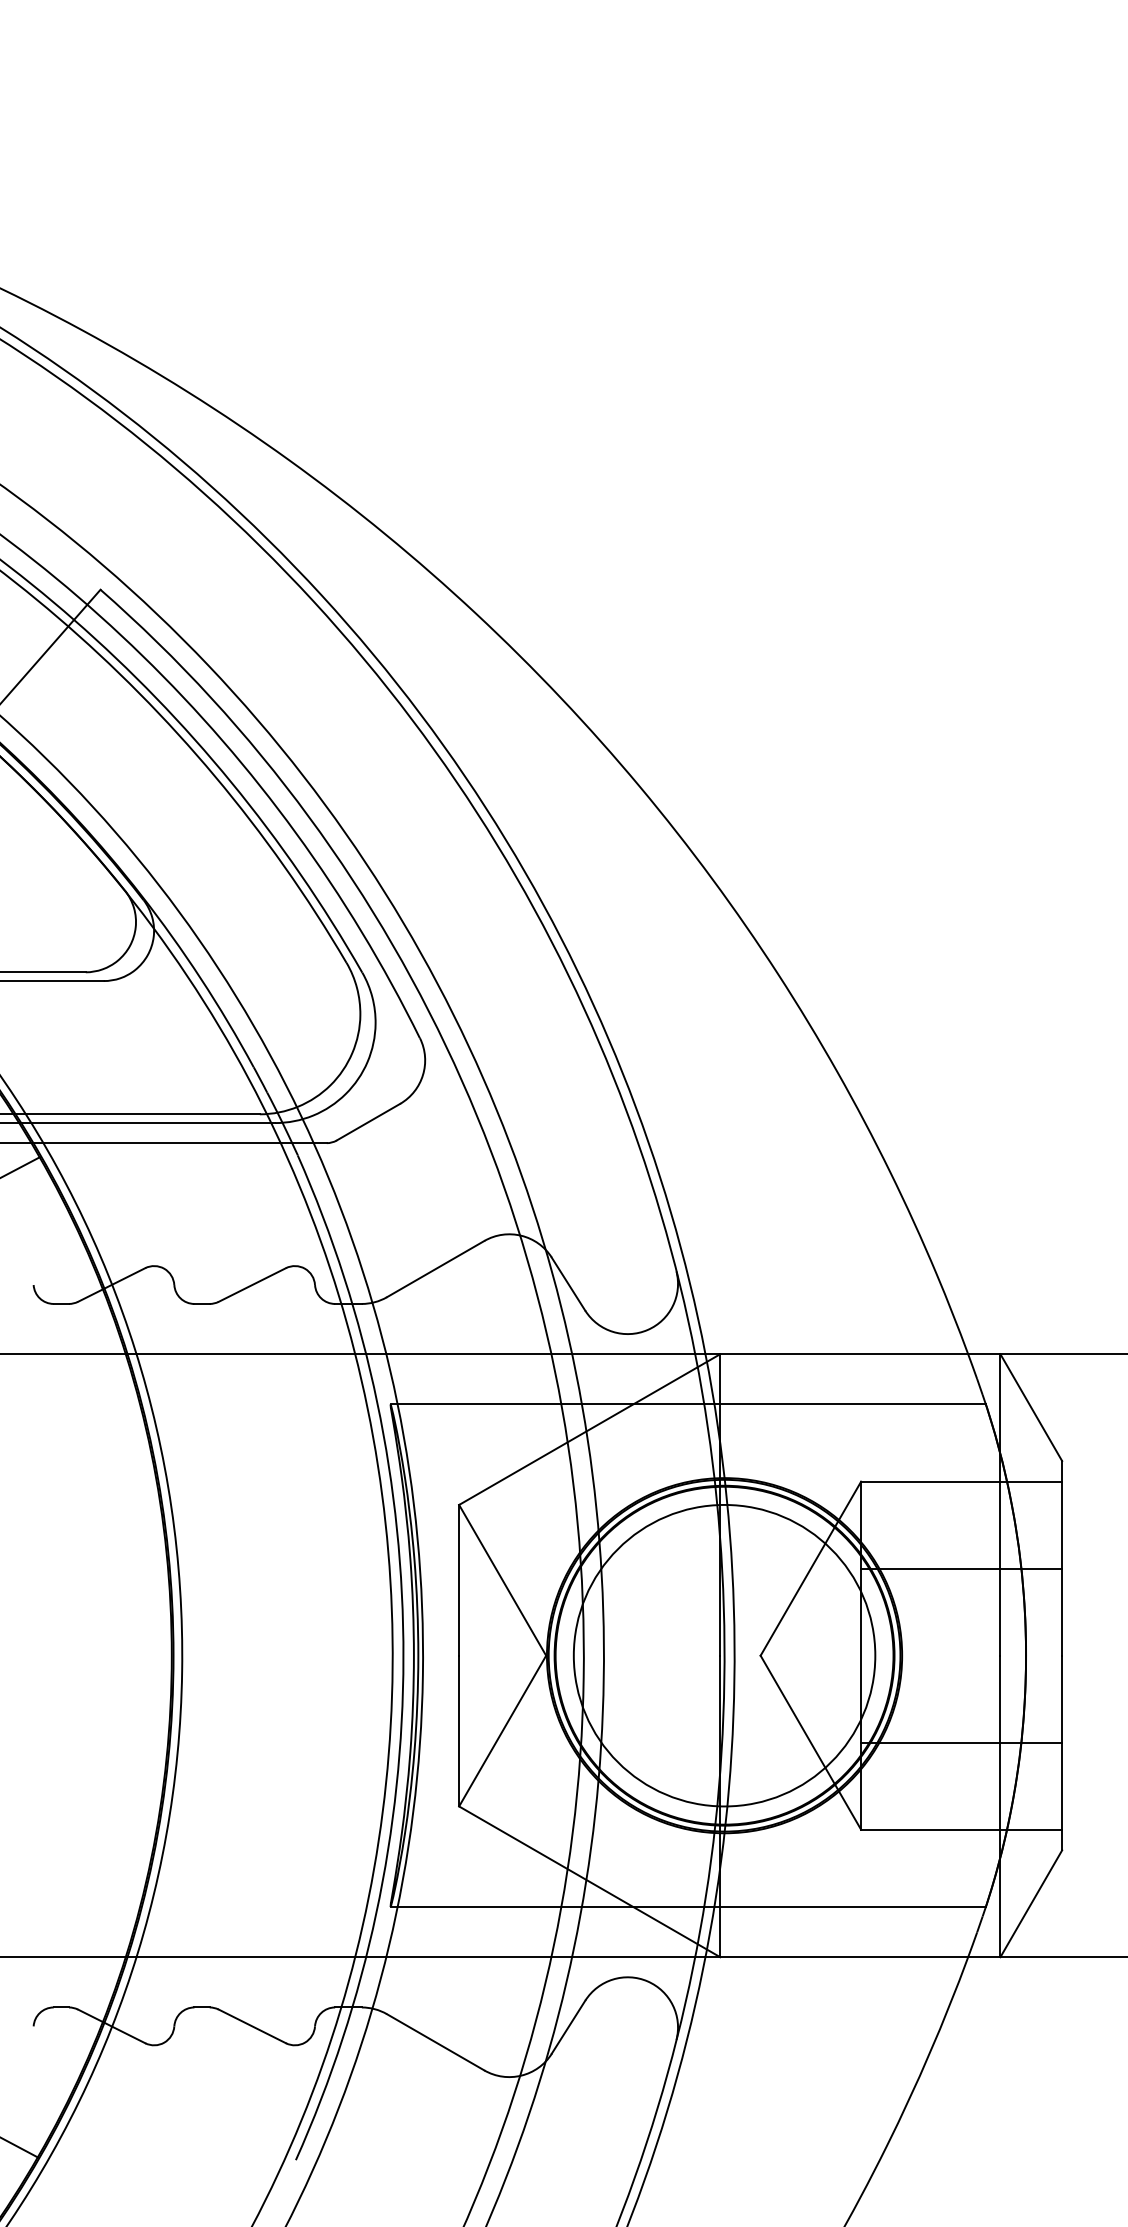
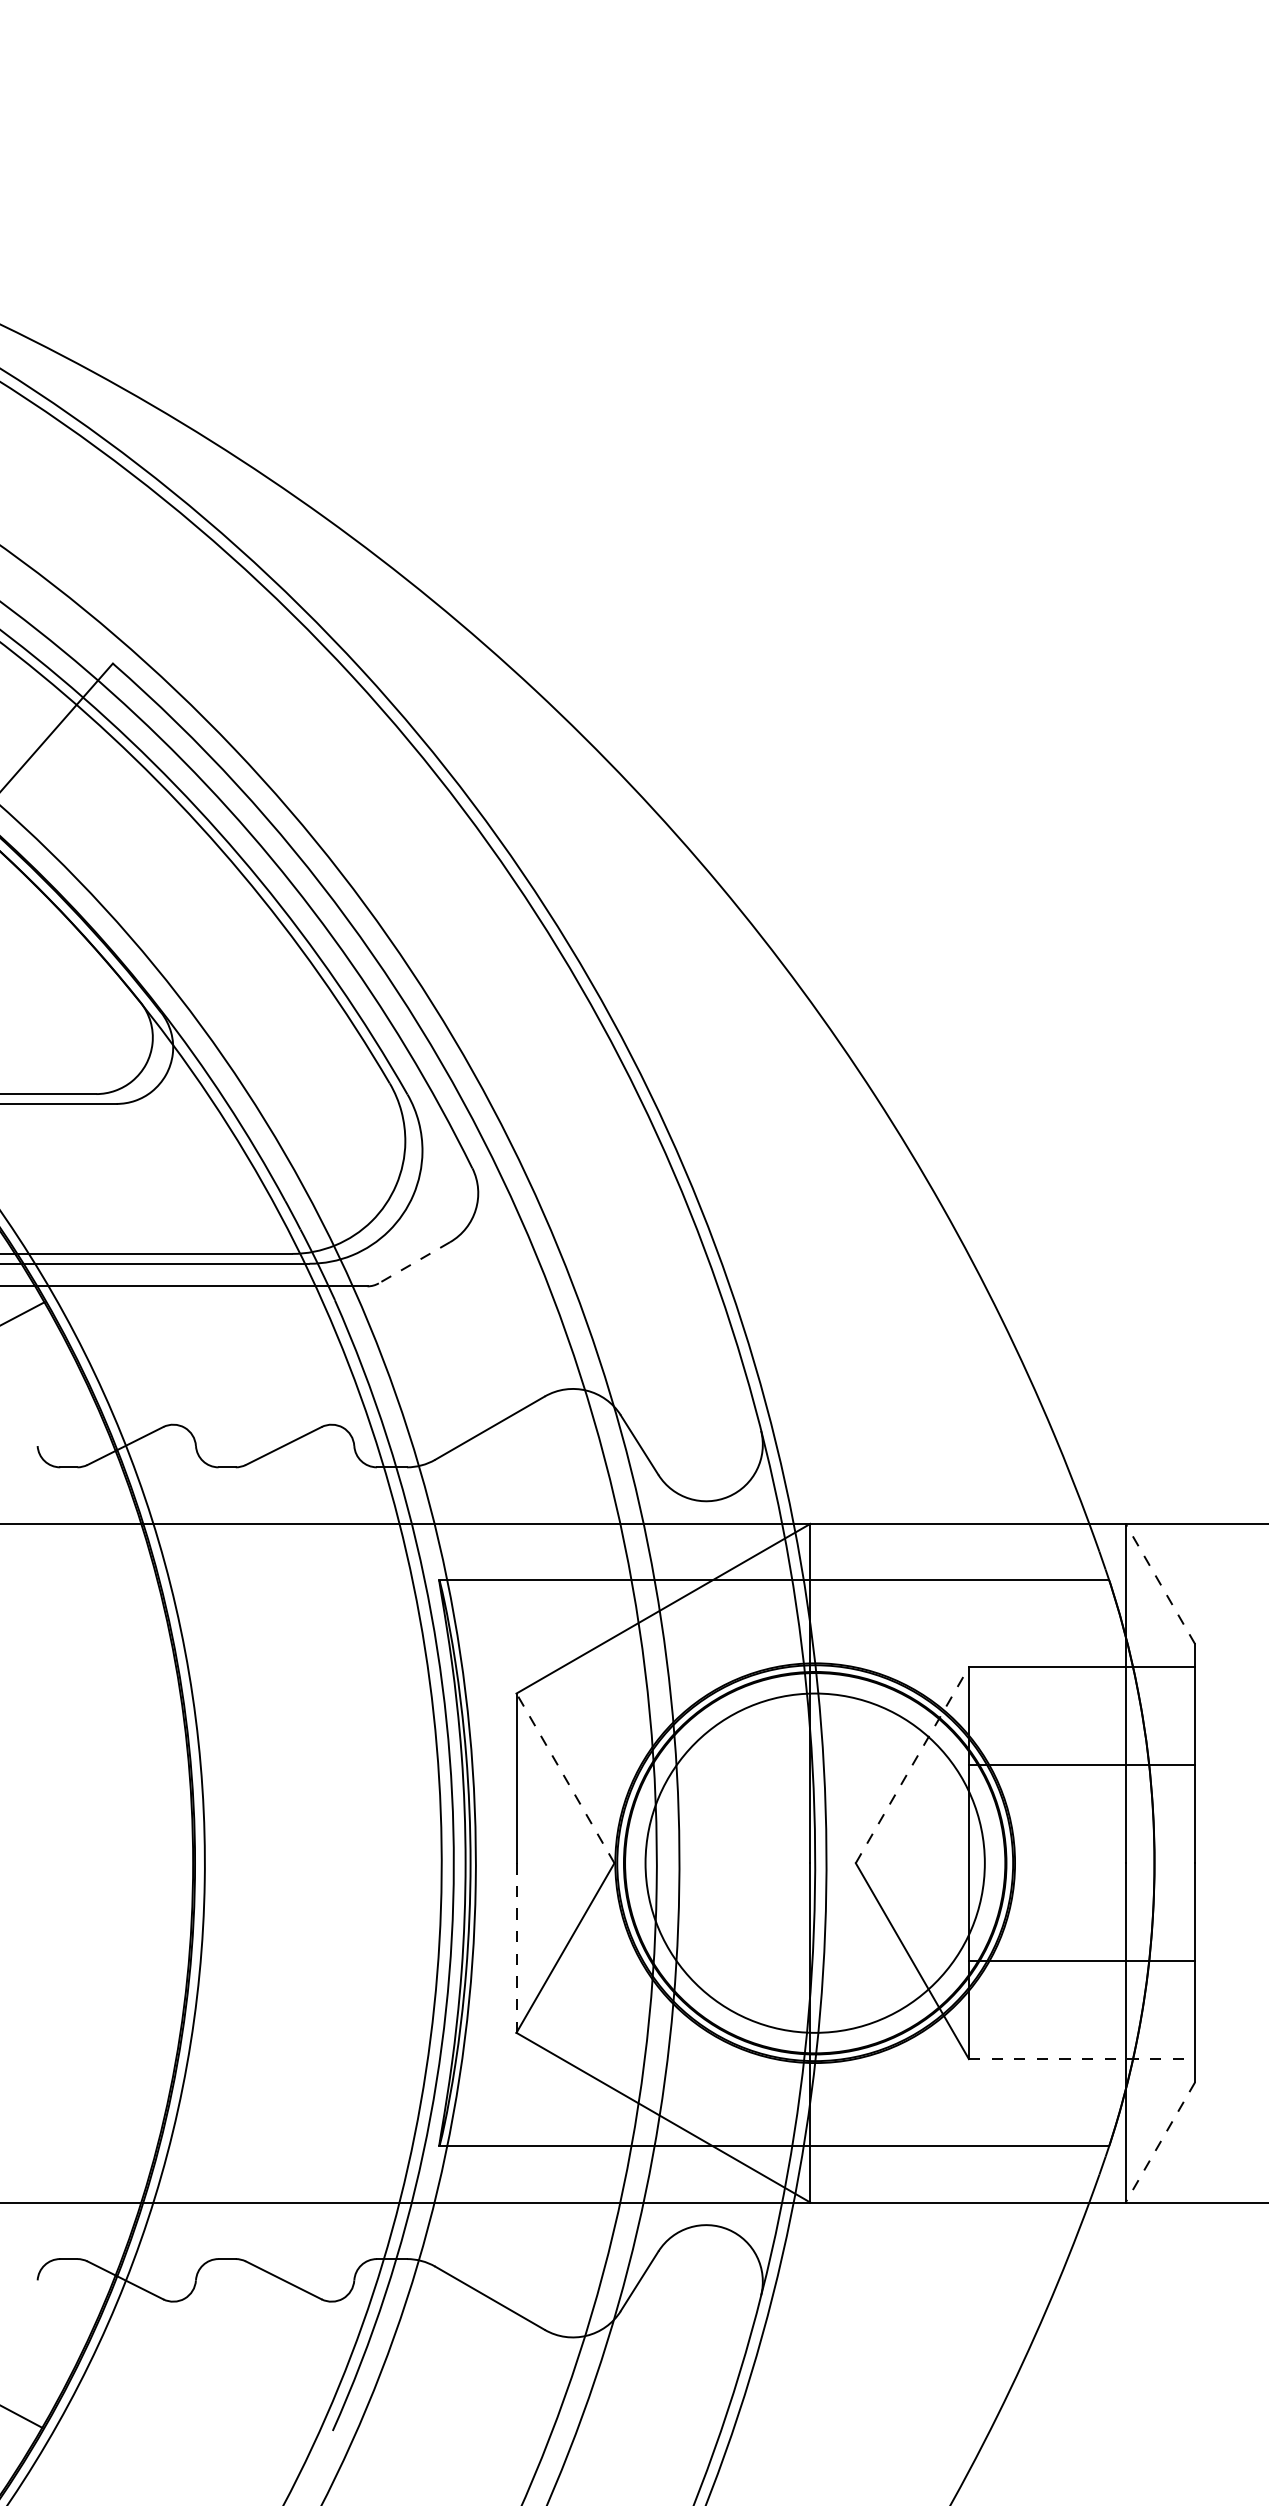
line: (368, 1122) -> (414, 1263), solid -> dashed
line: (1031, 1407) -> (1160, 1583), solid -> dashed
line: (811, 1568) -> (913, 1765), solid -> dashed
line: (502, 1579) -> (565, 1777), solid -> dashed
line: (459, 1730) -> (516, 1947), solid -> dashed
line: (962, 1829) -> (1082, 2058), solid -> dashed
line: (1031, 1903) -> (1160, 2142), solid -> dashed

